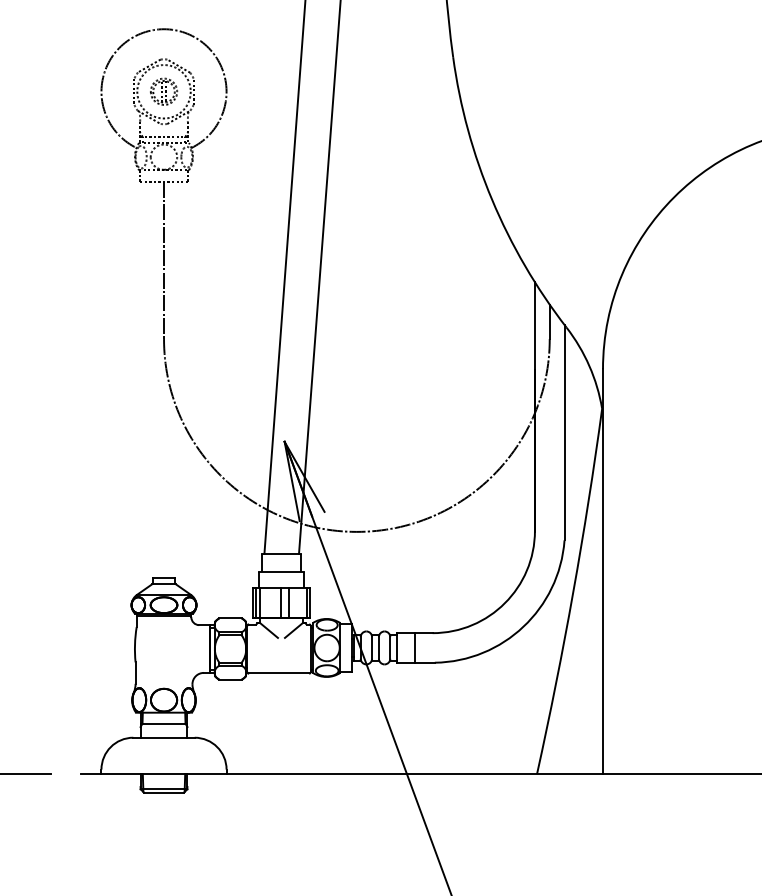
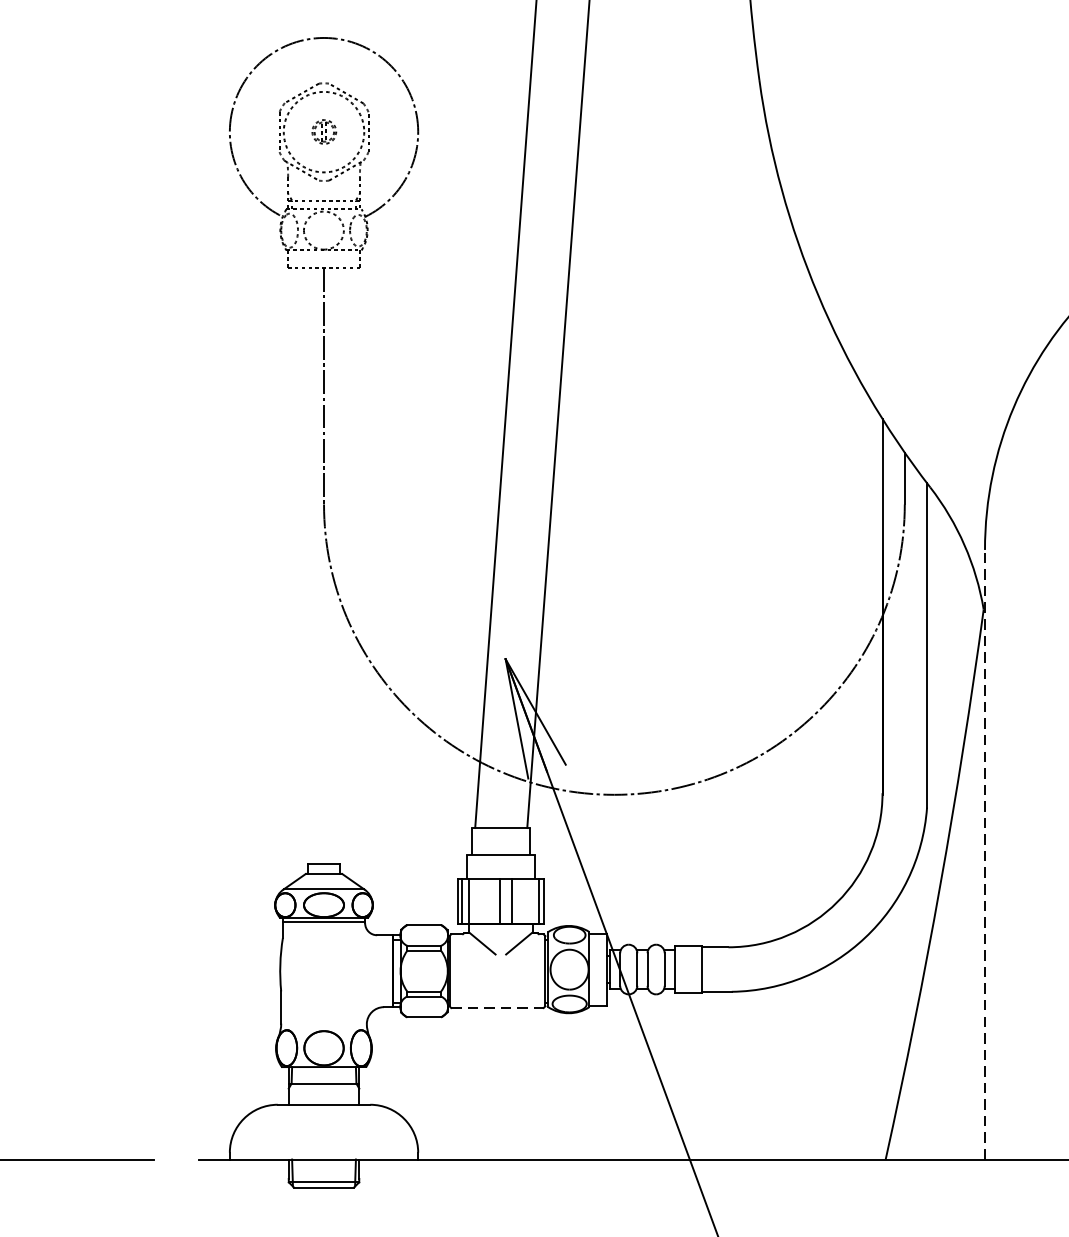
part: (164, 91) -> (324, 131), size x0.6
line: (603, 571) -> (985, 854), solid -> dashed
line: (279, 673) -> (497, 1008), solid -> dashed

